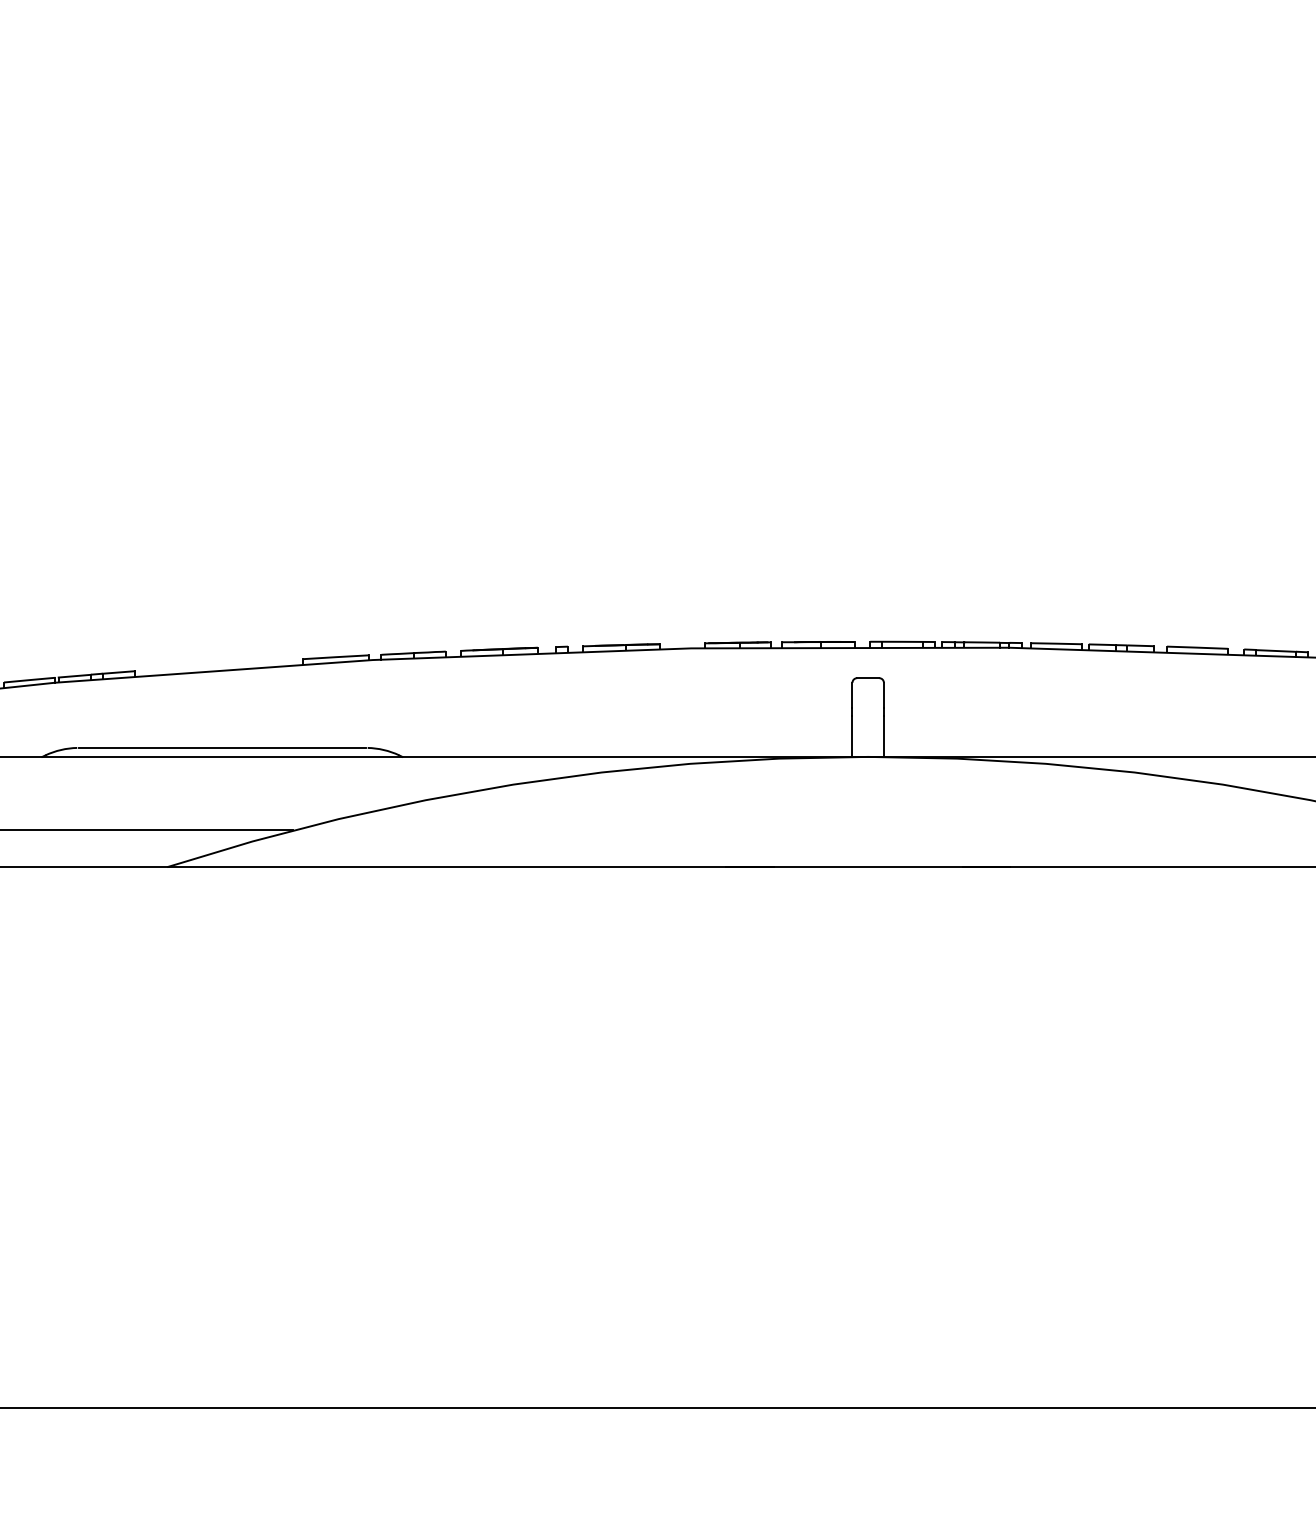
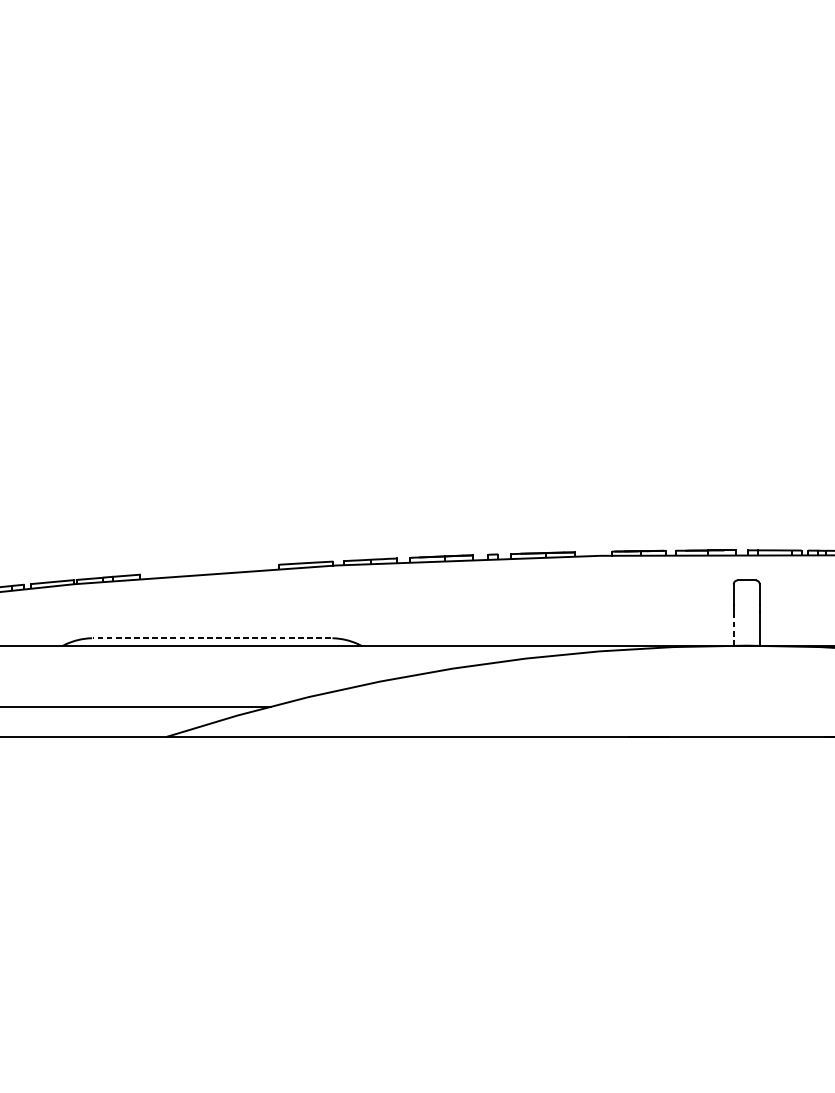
line: (852, 736) -> (733, 628), solid -> dashed
line: (221, 747) -> (211, 637), solid -> dashed

